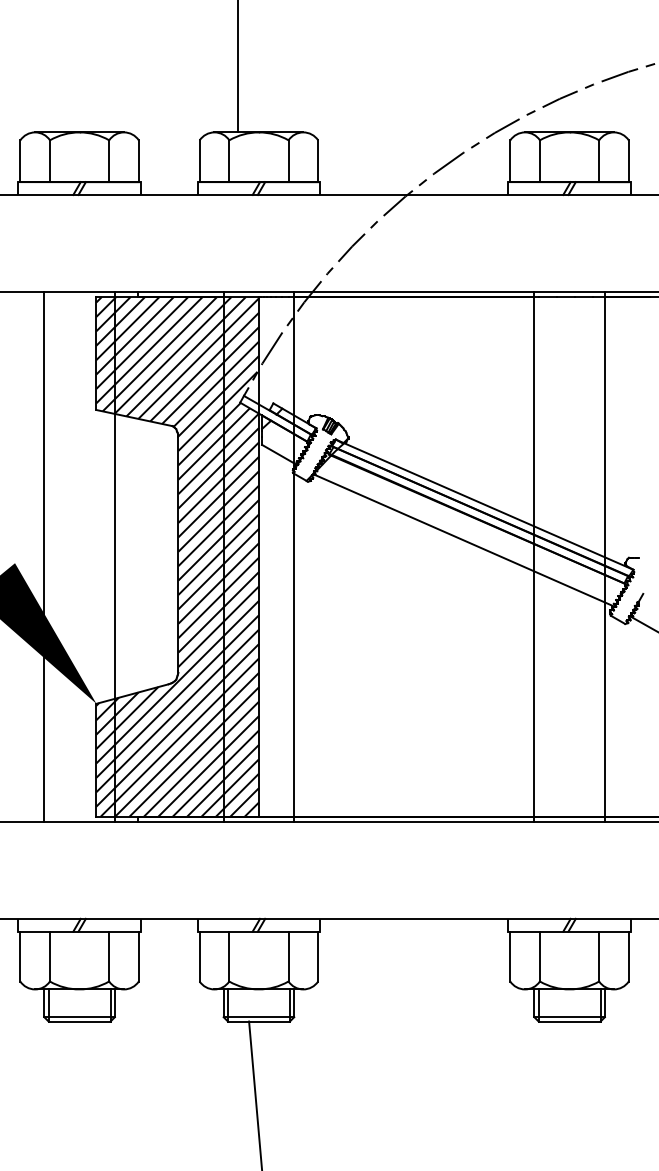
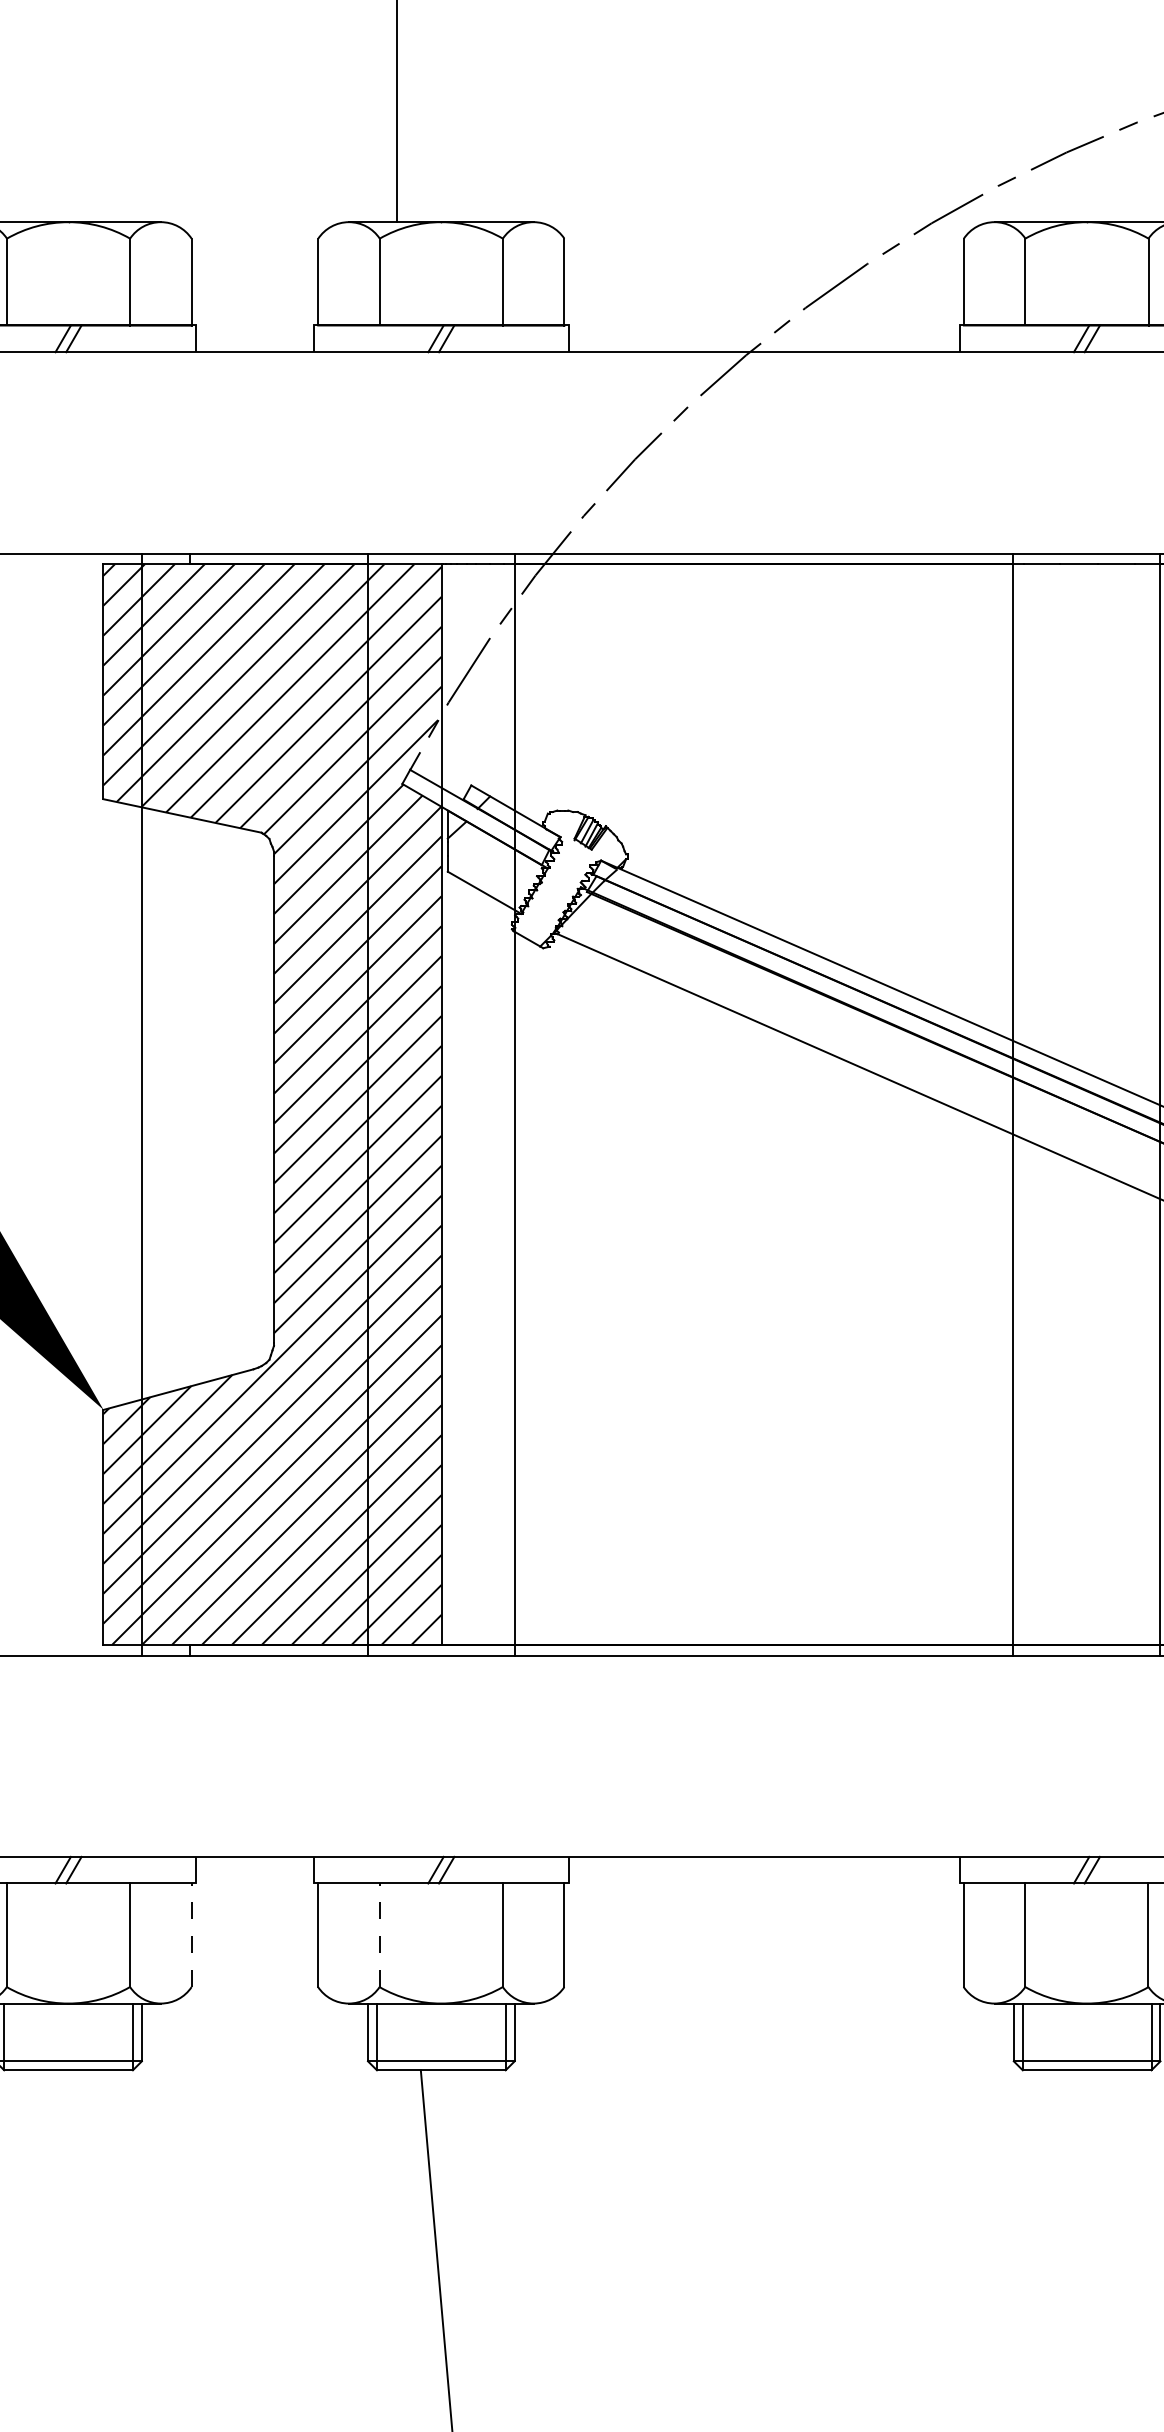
line: (138, 956) -> (190, 1935), solid -> dashed
line: (229, 956) -> (380, 1935), solid -> dashed

